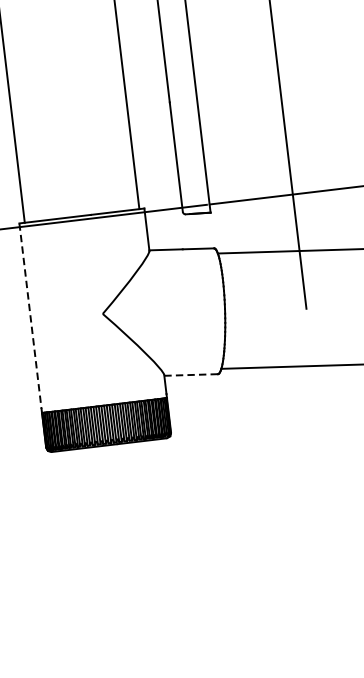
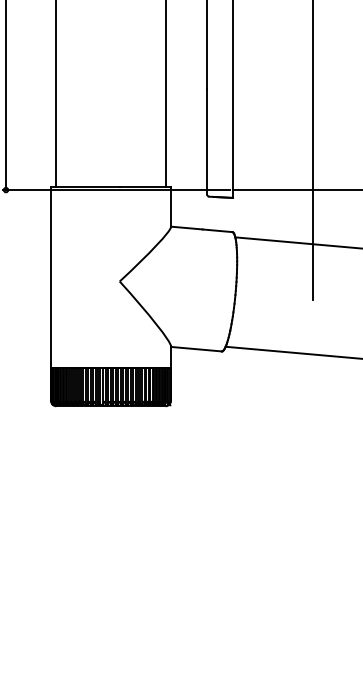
line: (30, 316) -> (51, 275), dashed -> solid
line: (191, 375) -> (196, 349), dashed -> solid

